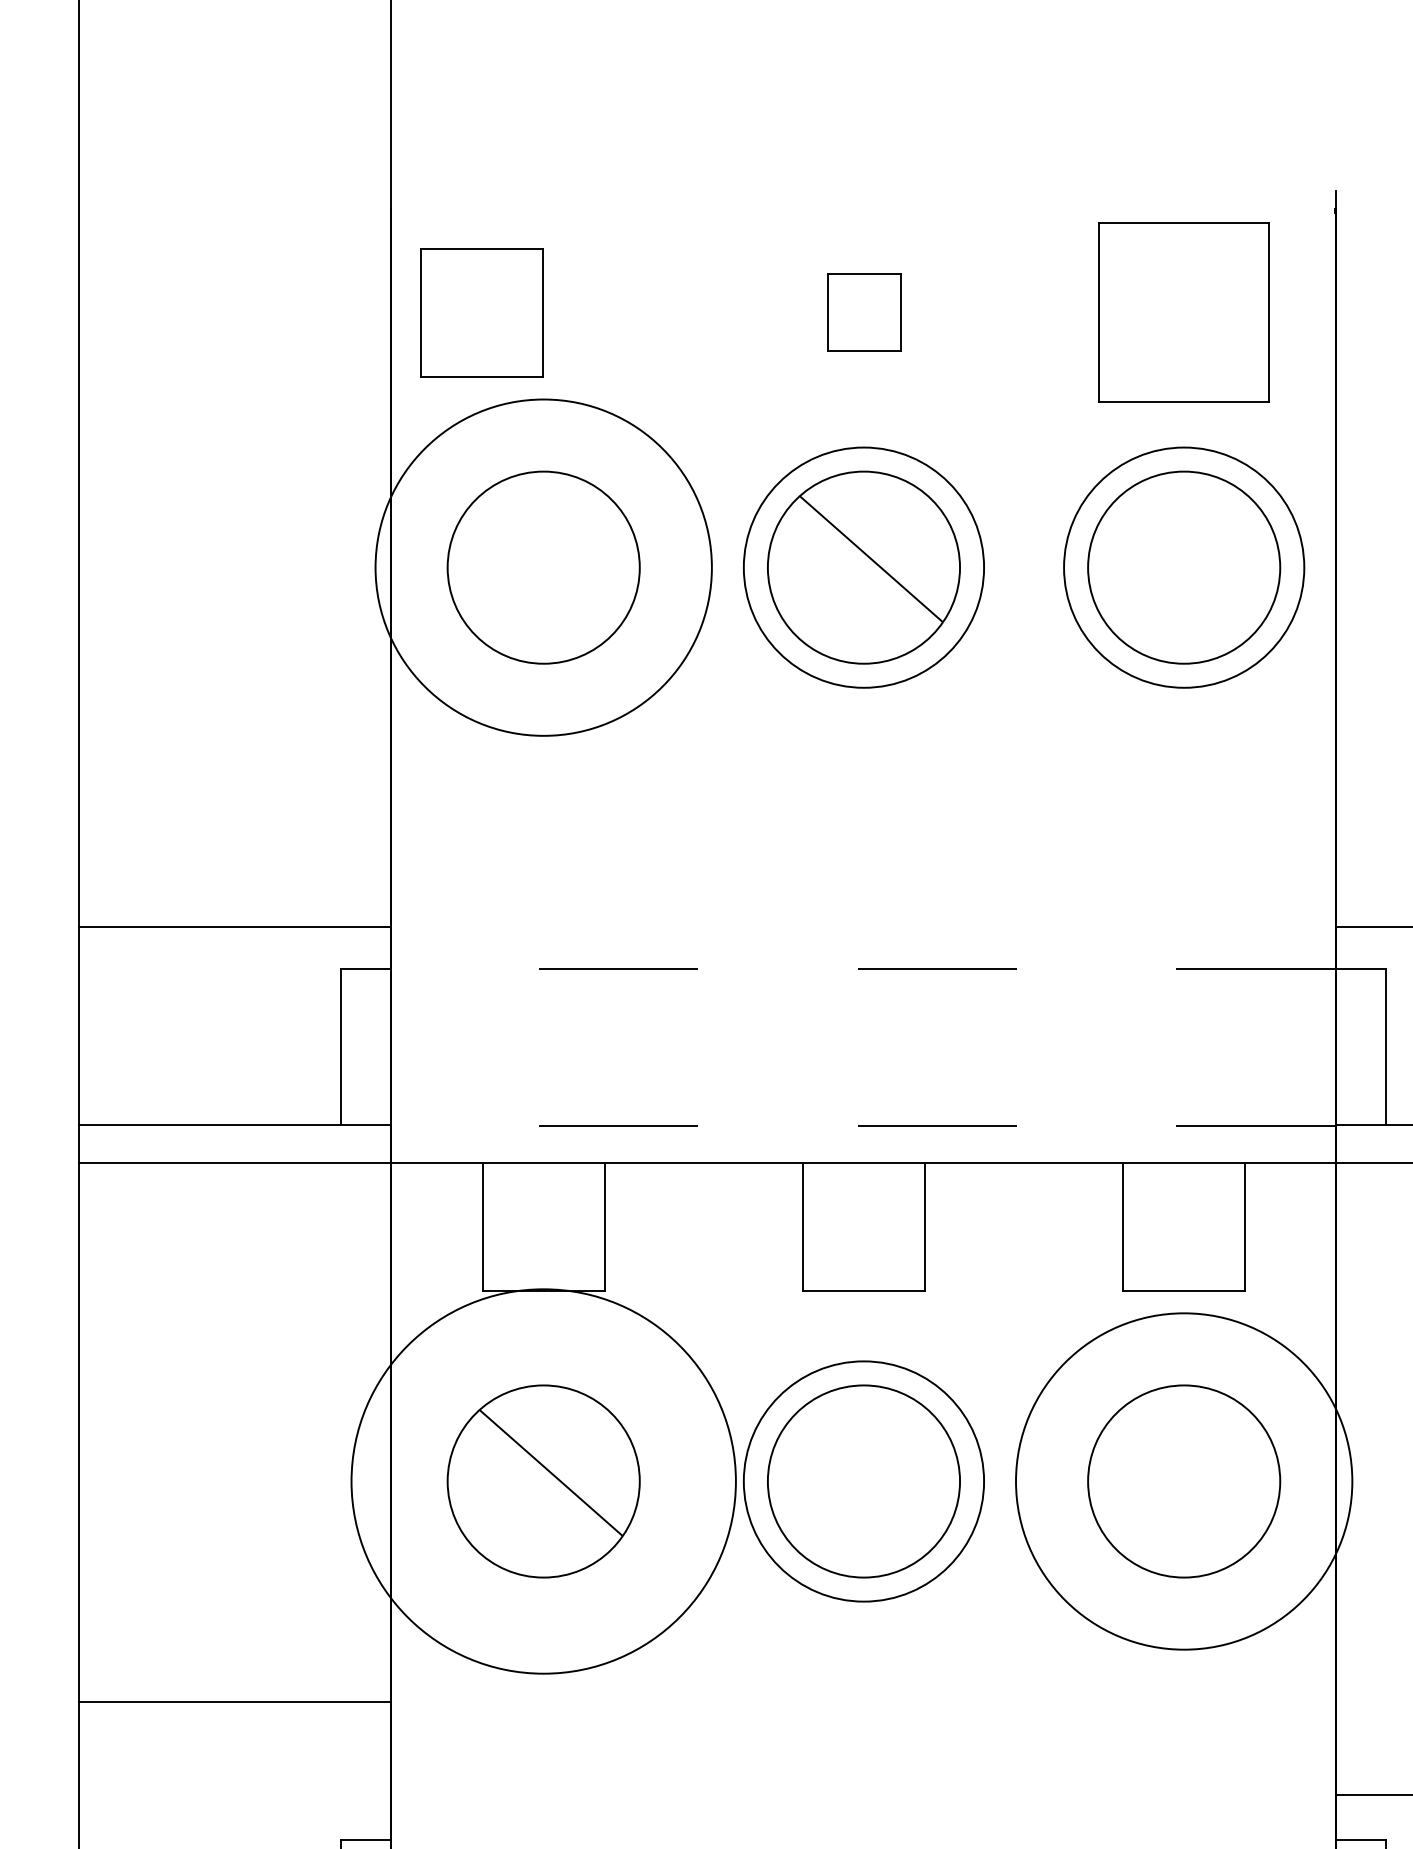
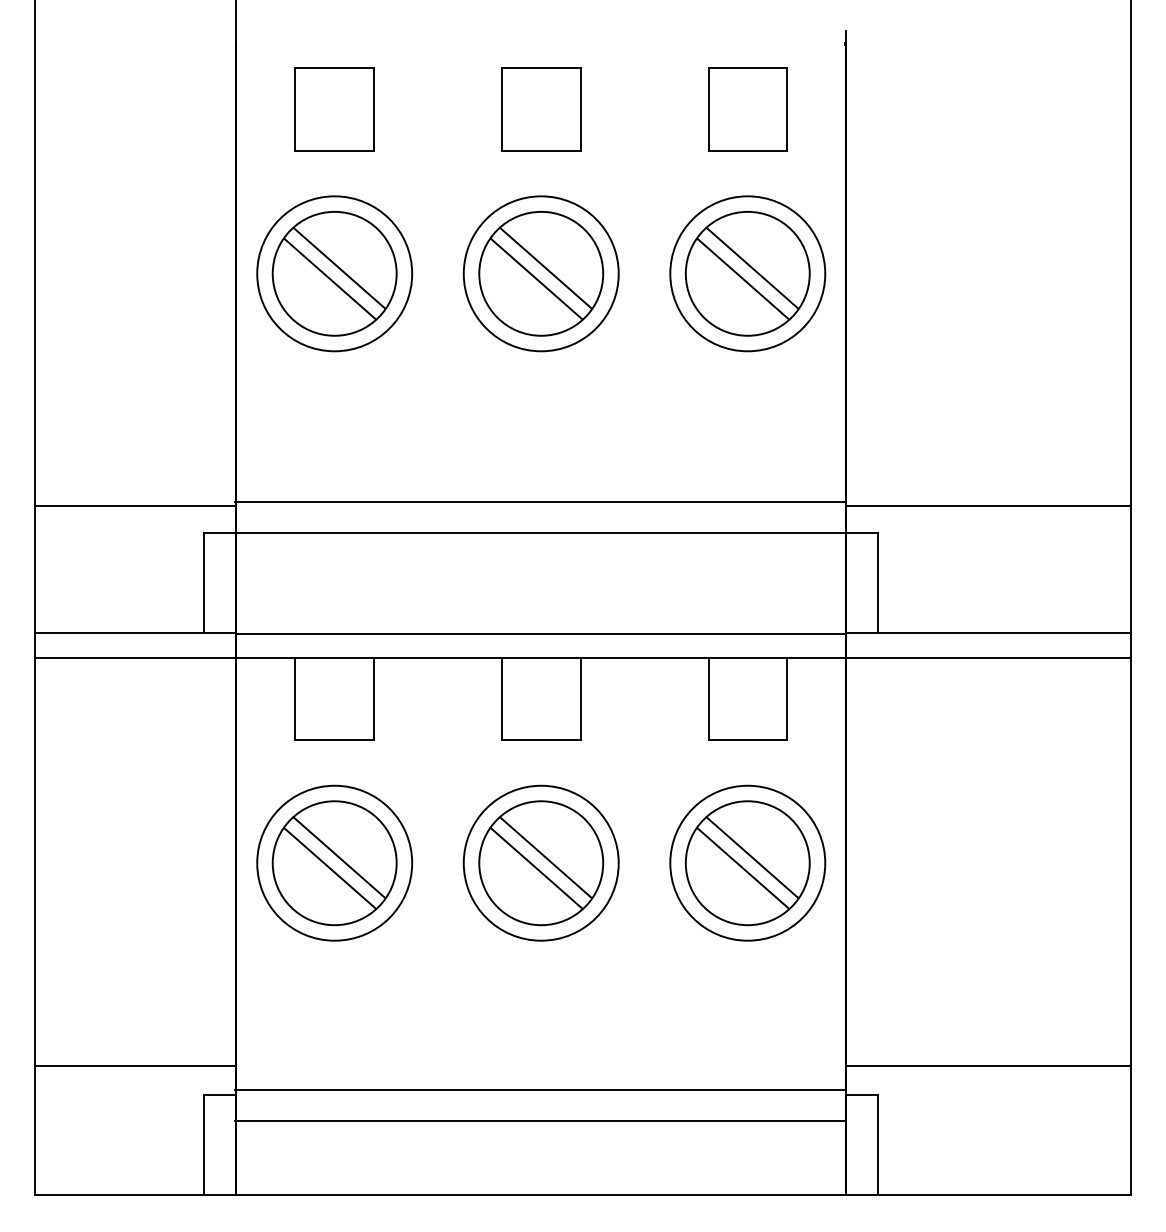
part: (481, 312) -> (334, 109), moved
part: (864, 312) -> (541, 109), size x1.67
part: (1183, 312) -> (747, 109), size x0.71
line: (551, 559) -> (339, 268), added
line: (1191, 559) -> (752, 268), added
circle: (543, 567) -> (334, 273), size x0.71
line: (535, 574) -> (329, 278), added
line: (856, 574) -> (536, 278), added
line: (1175, 574) -> (742, 278), added
line: (862, 920) -> (540, 501), added
line: (861, 968) -> (539, 532), dashed -> solid
line: (862, 1125) -> (540, 633), dashed -> solid
line: (870, 1472) -> (545, 857), added
line: (1191, 1472) -> (752, 857), added
circle: (543, 1480) -> (334, 862), size x0.62
circle: (1183, 1480) -> (747, 862), size x0.71
line: (535, 1489) -> (329, 868), added
line: (856, 1489) -> (536, 868), added
line: (1175, 1489) -> (742, 868), added
line: (234, 1702) -> (135, 1065), moved
line: (862, 1833) -> (540, 1090), added

